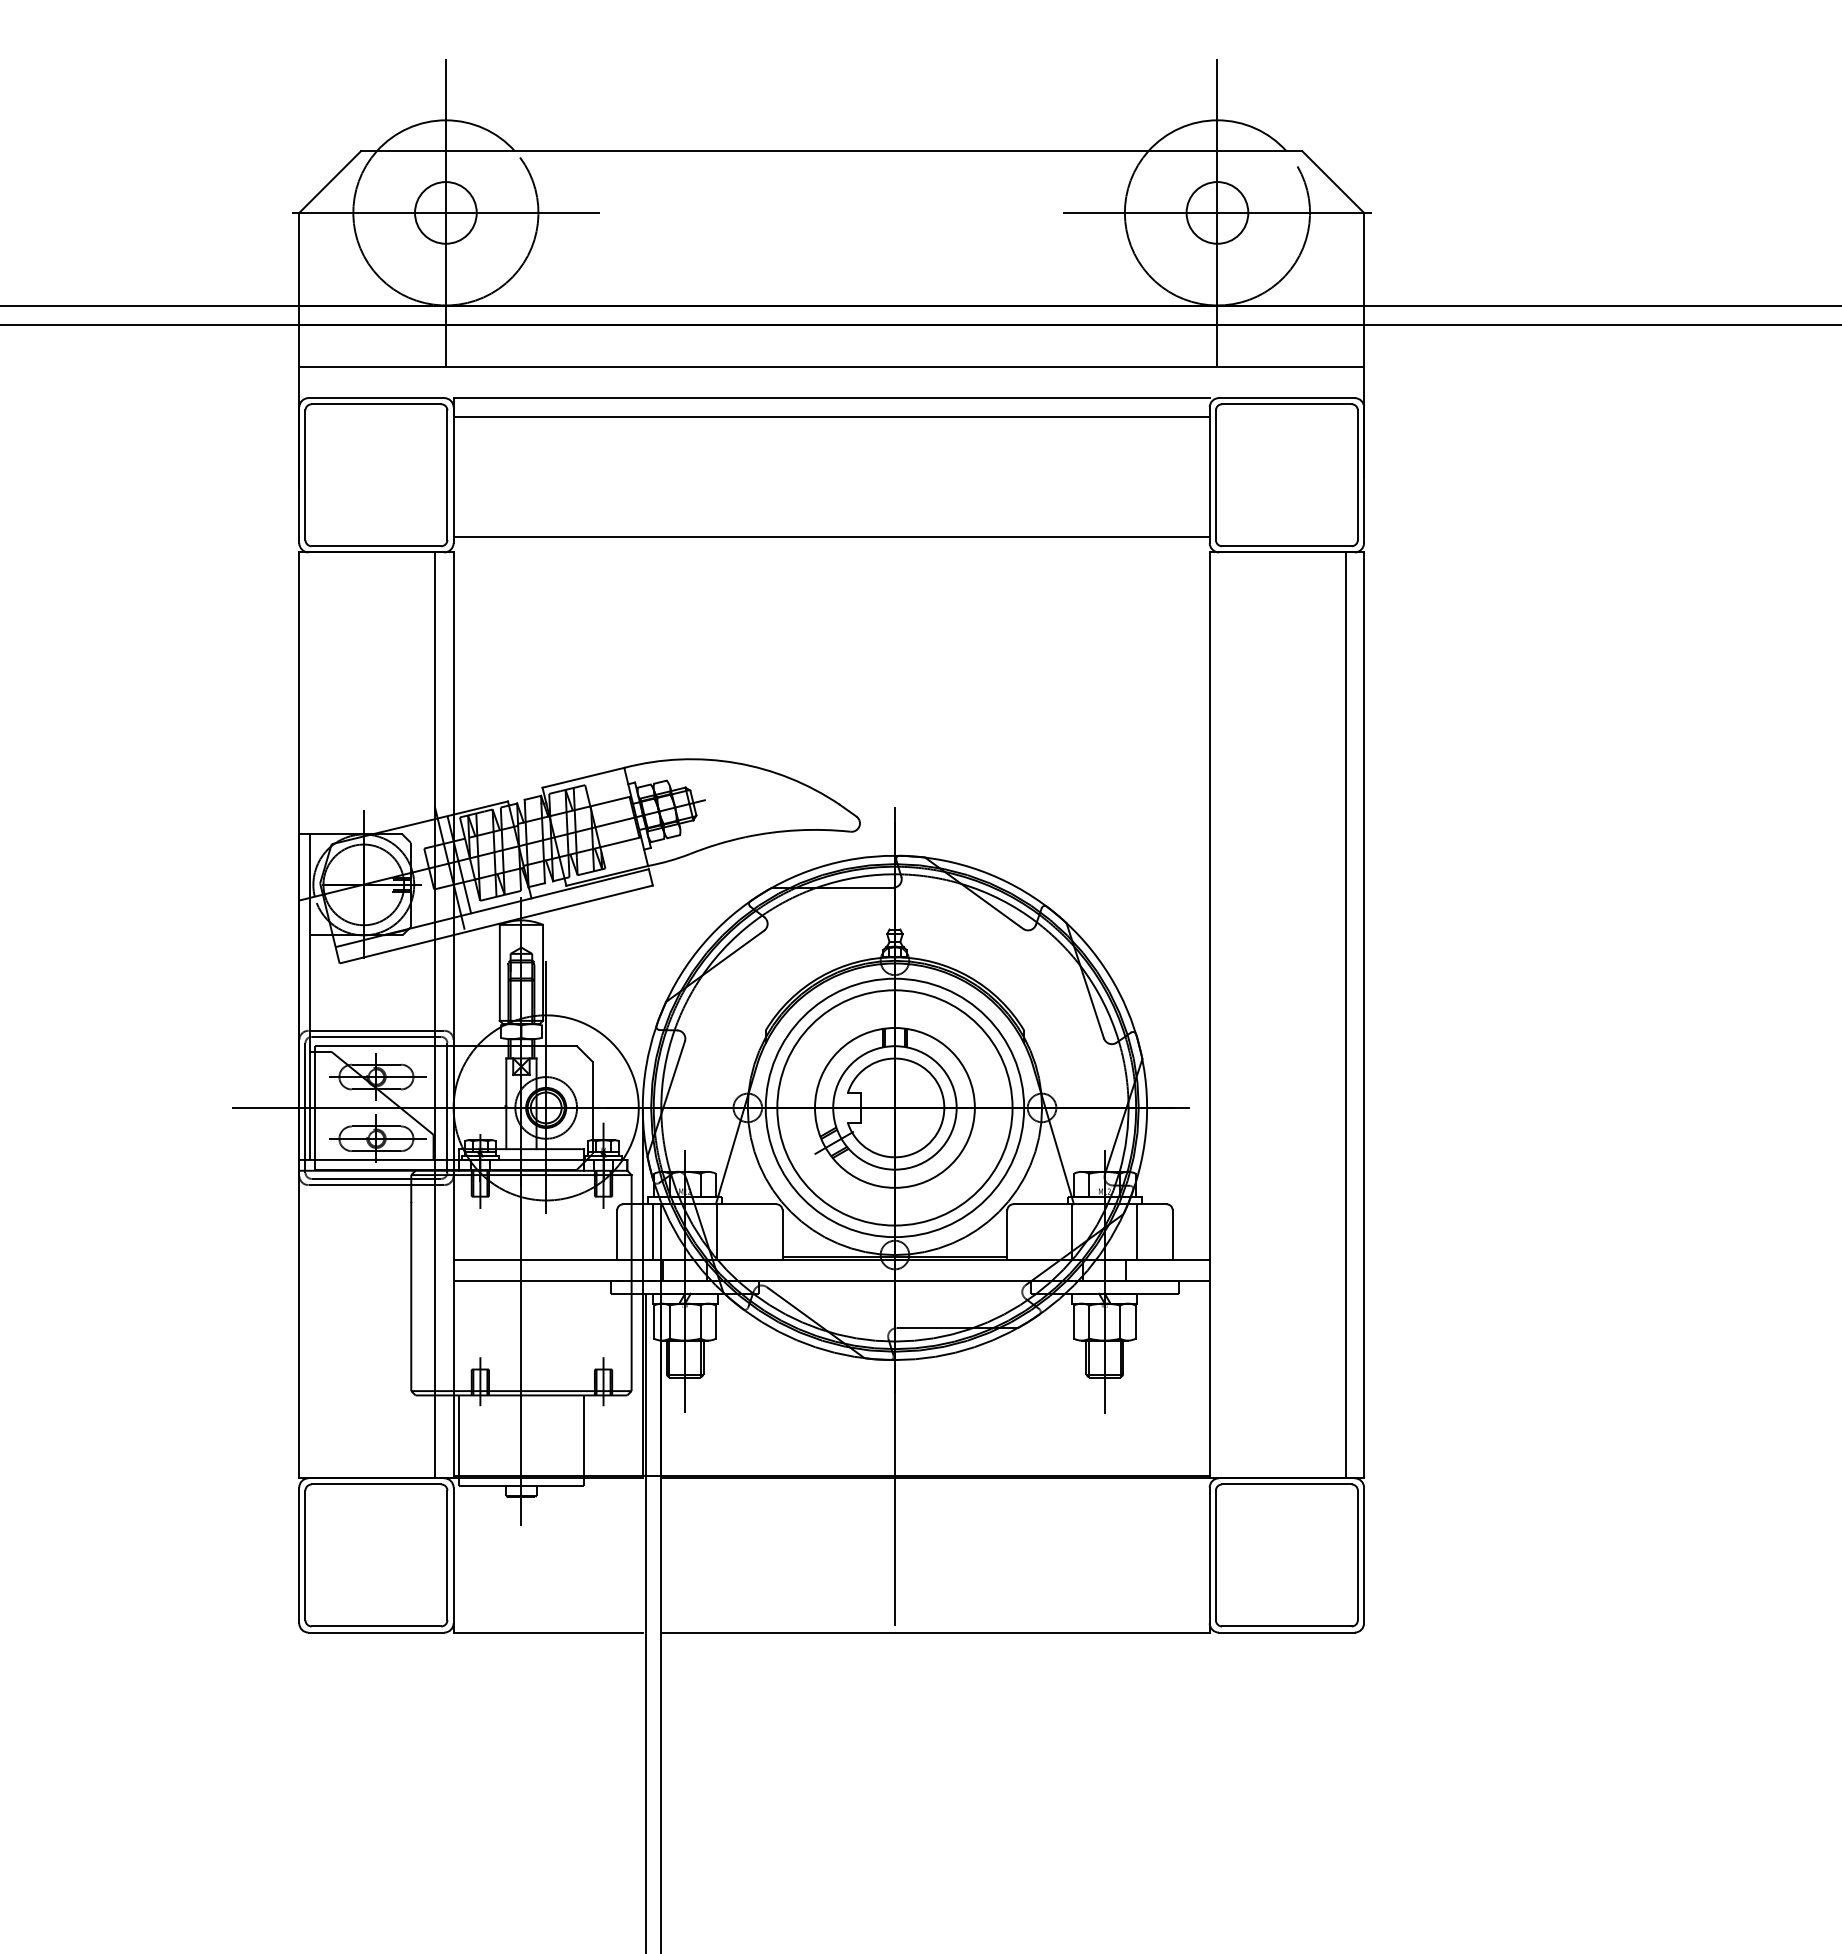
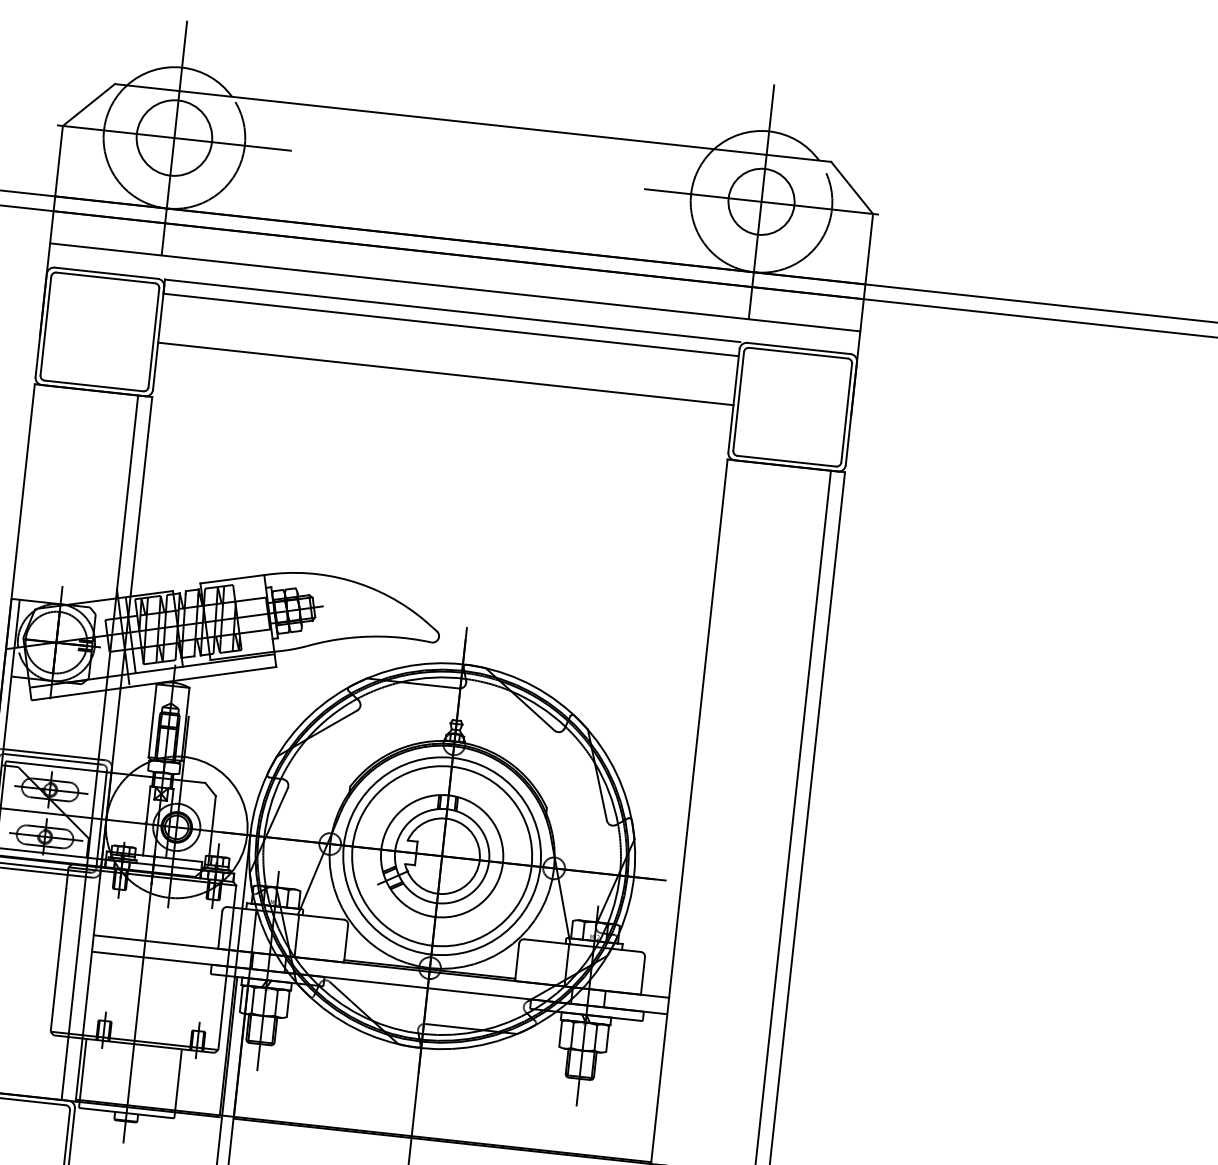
circle: (445, 212) -> (174, 137), size x1.6
circle: (1217, 212) -> (761, 201), size x1.4
line: (831, 536) -> (445, 373), moved
line: (652, 1231) -> (247, 930), removed
line: (1137, 1231) -> (616, 970), removed

